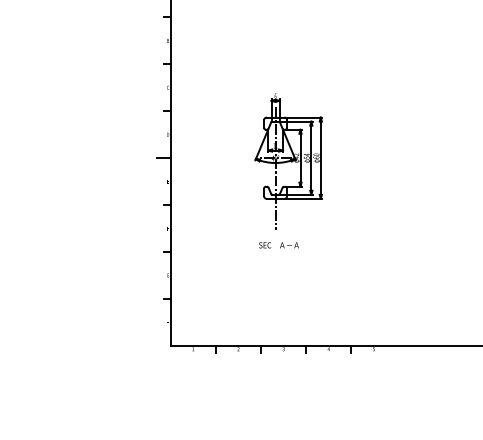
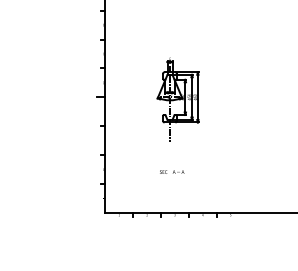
text: (279, 244) -> (172, 171), moved

